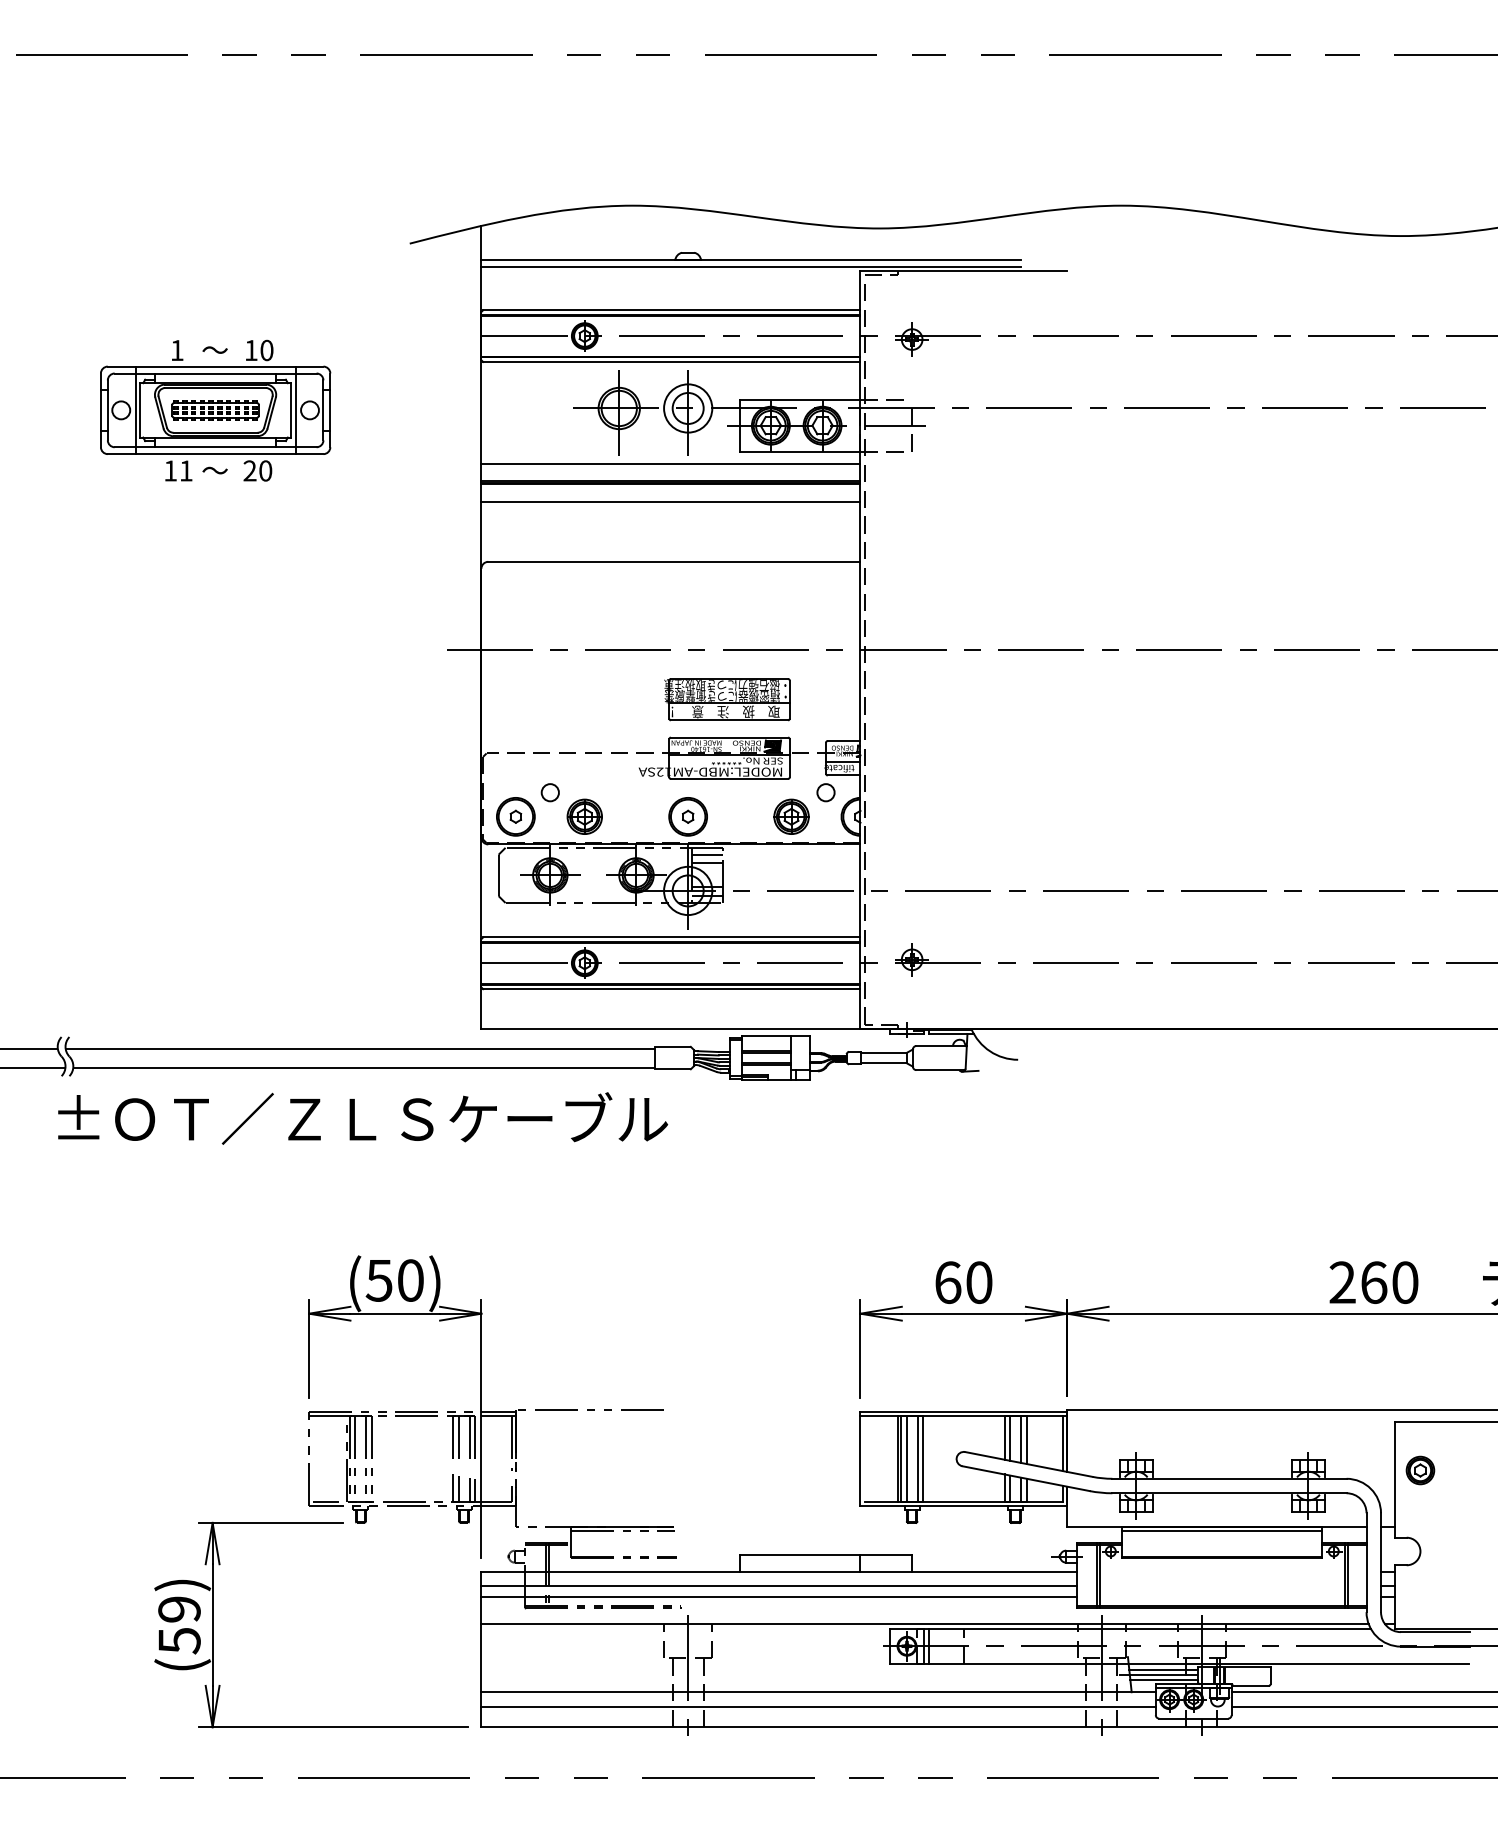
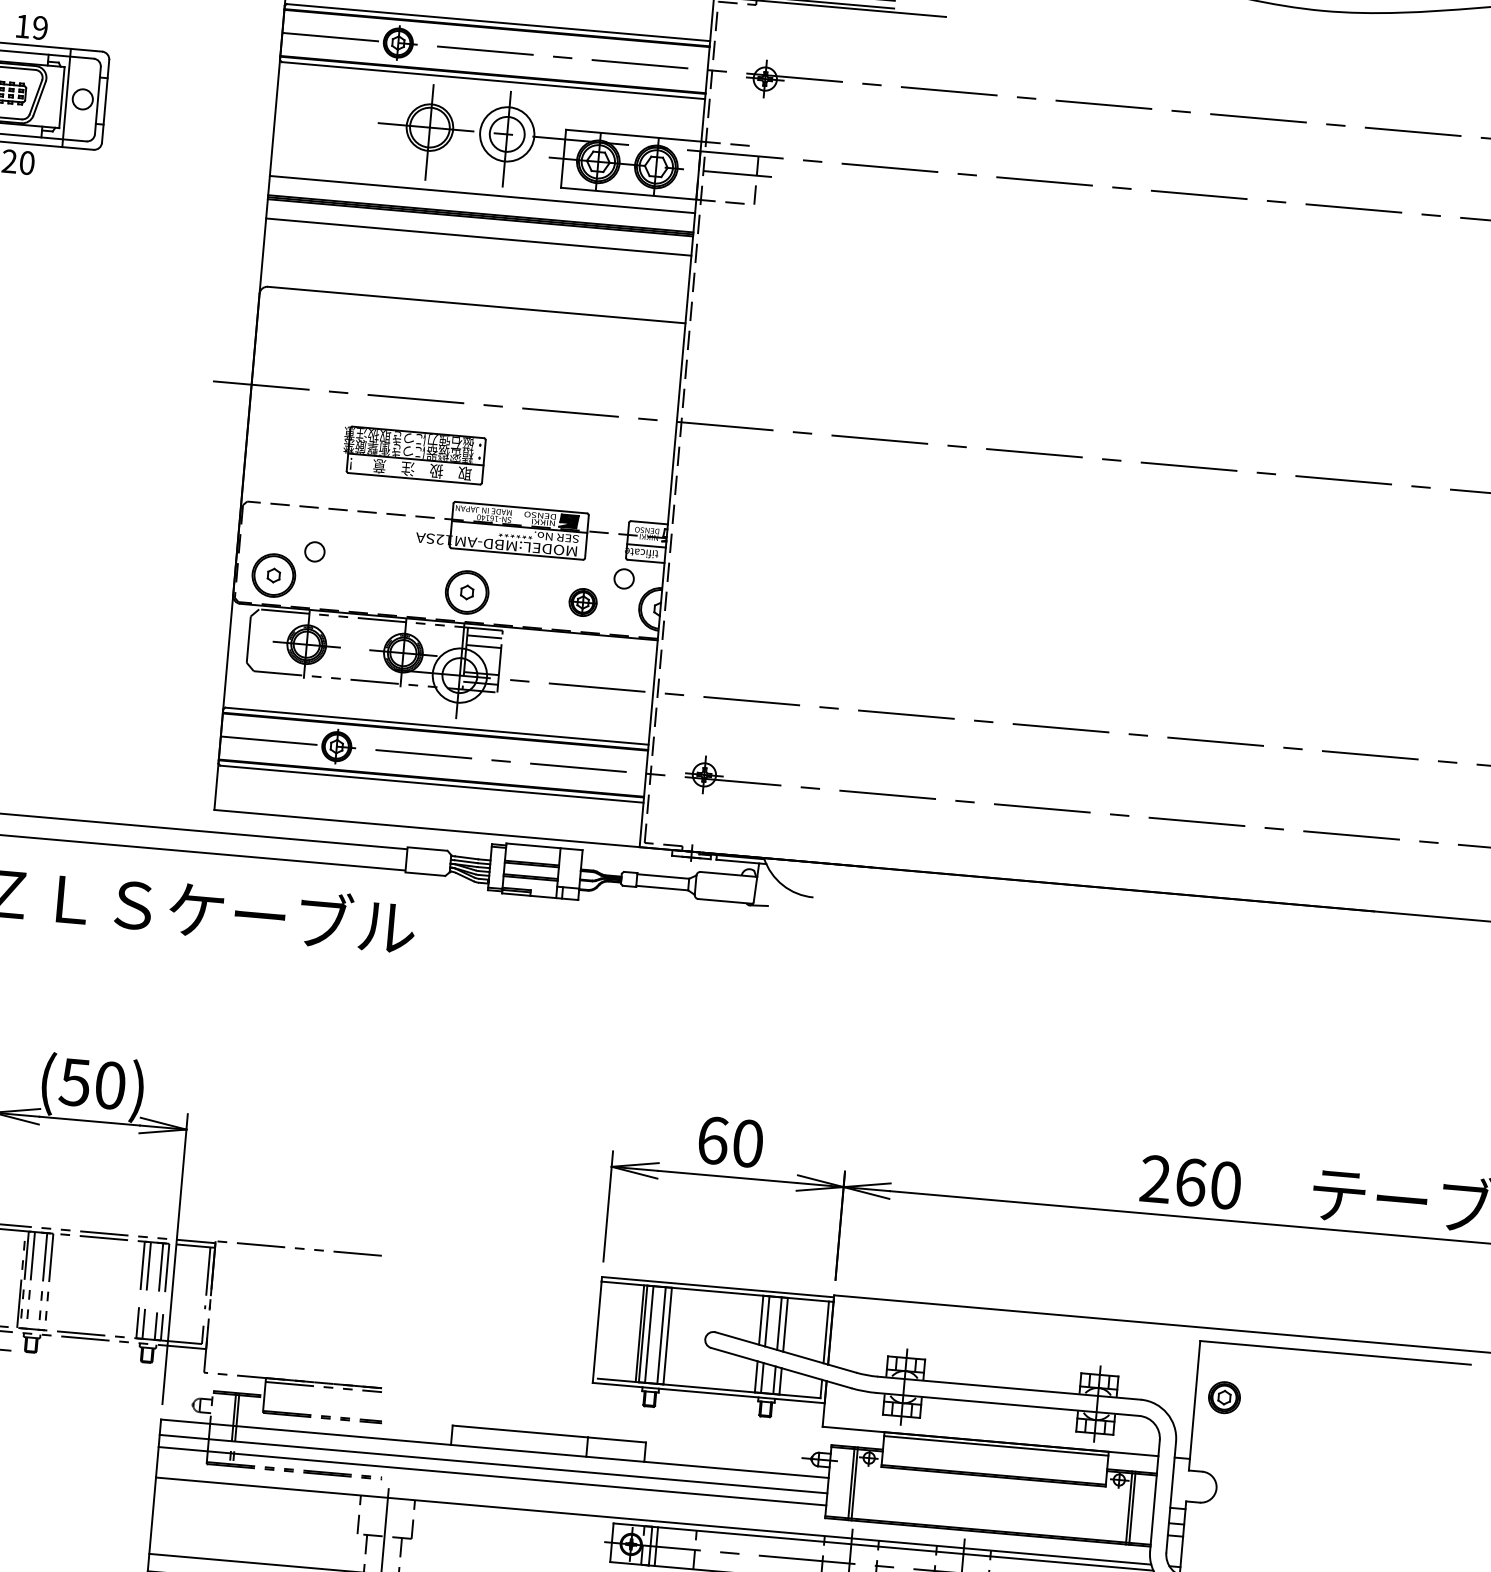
text: (266, 350) -> (39, 27), 10 -> 19
part: (727, 699) -> (413, 455), moved
part: (584, 816) -> (350, 581), removed
part: (791, 816) -> (583, 602), size x0.7

